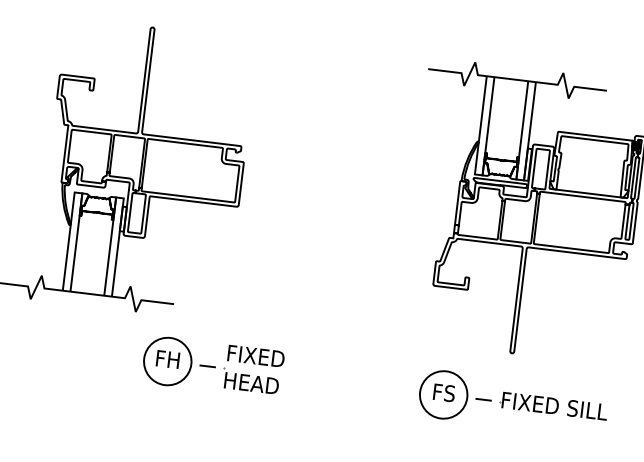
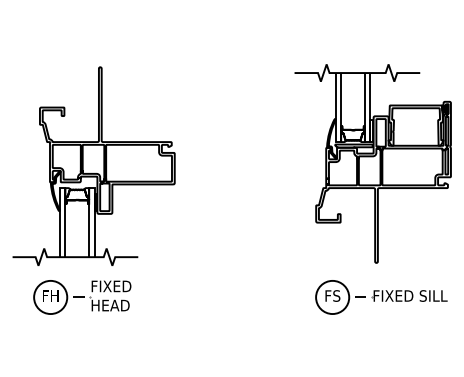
part: (213, 367) -> (82, 297), moved

